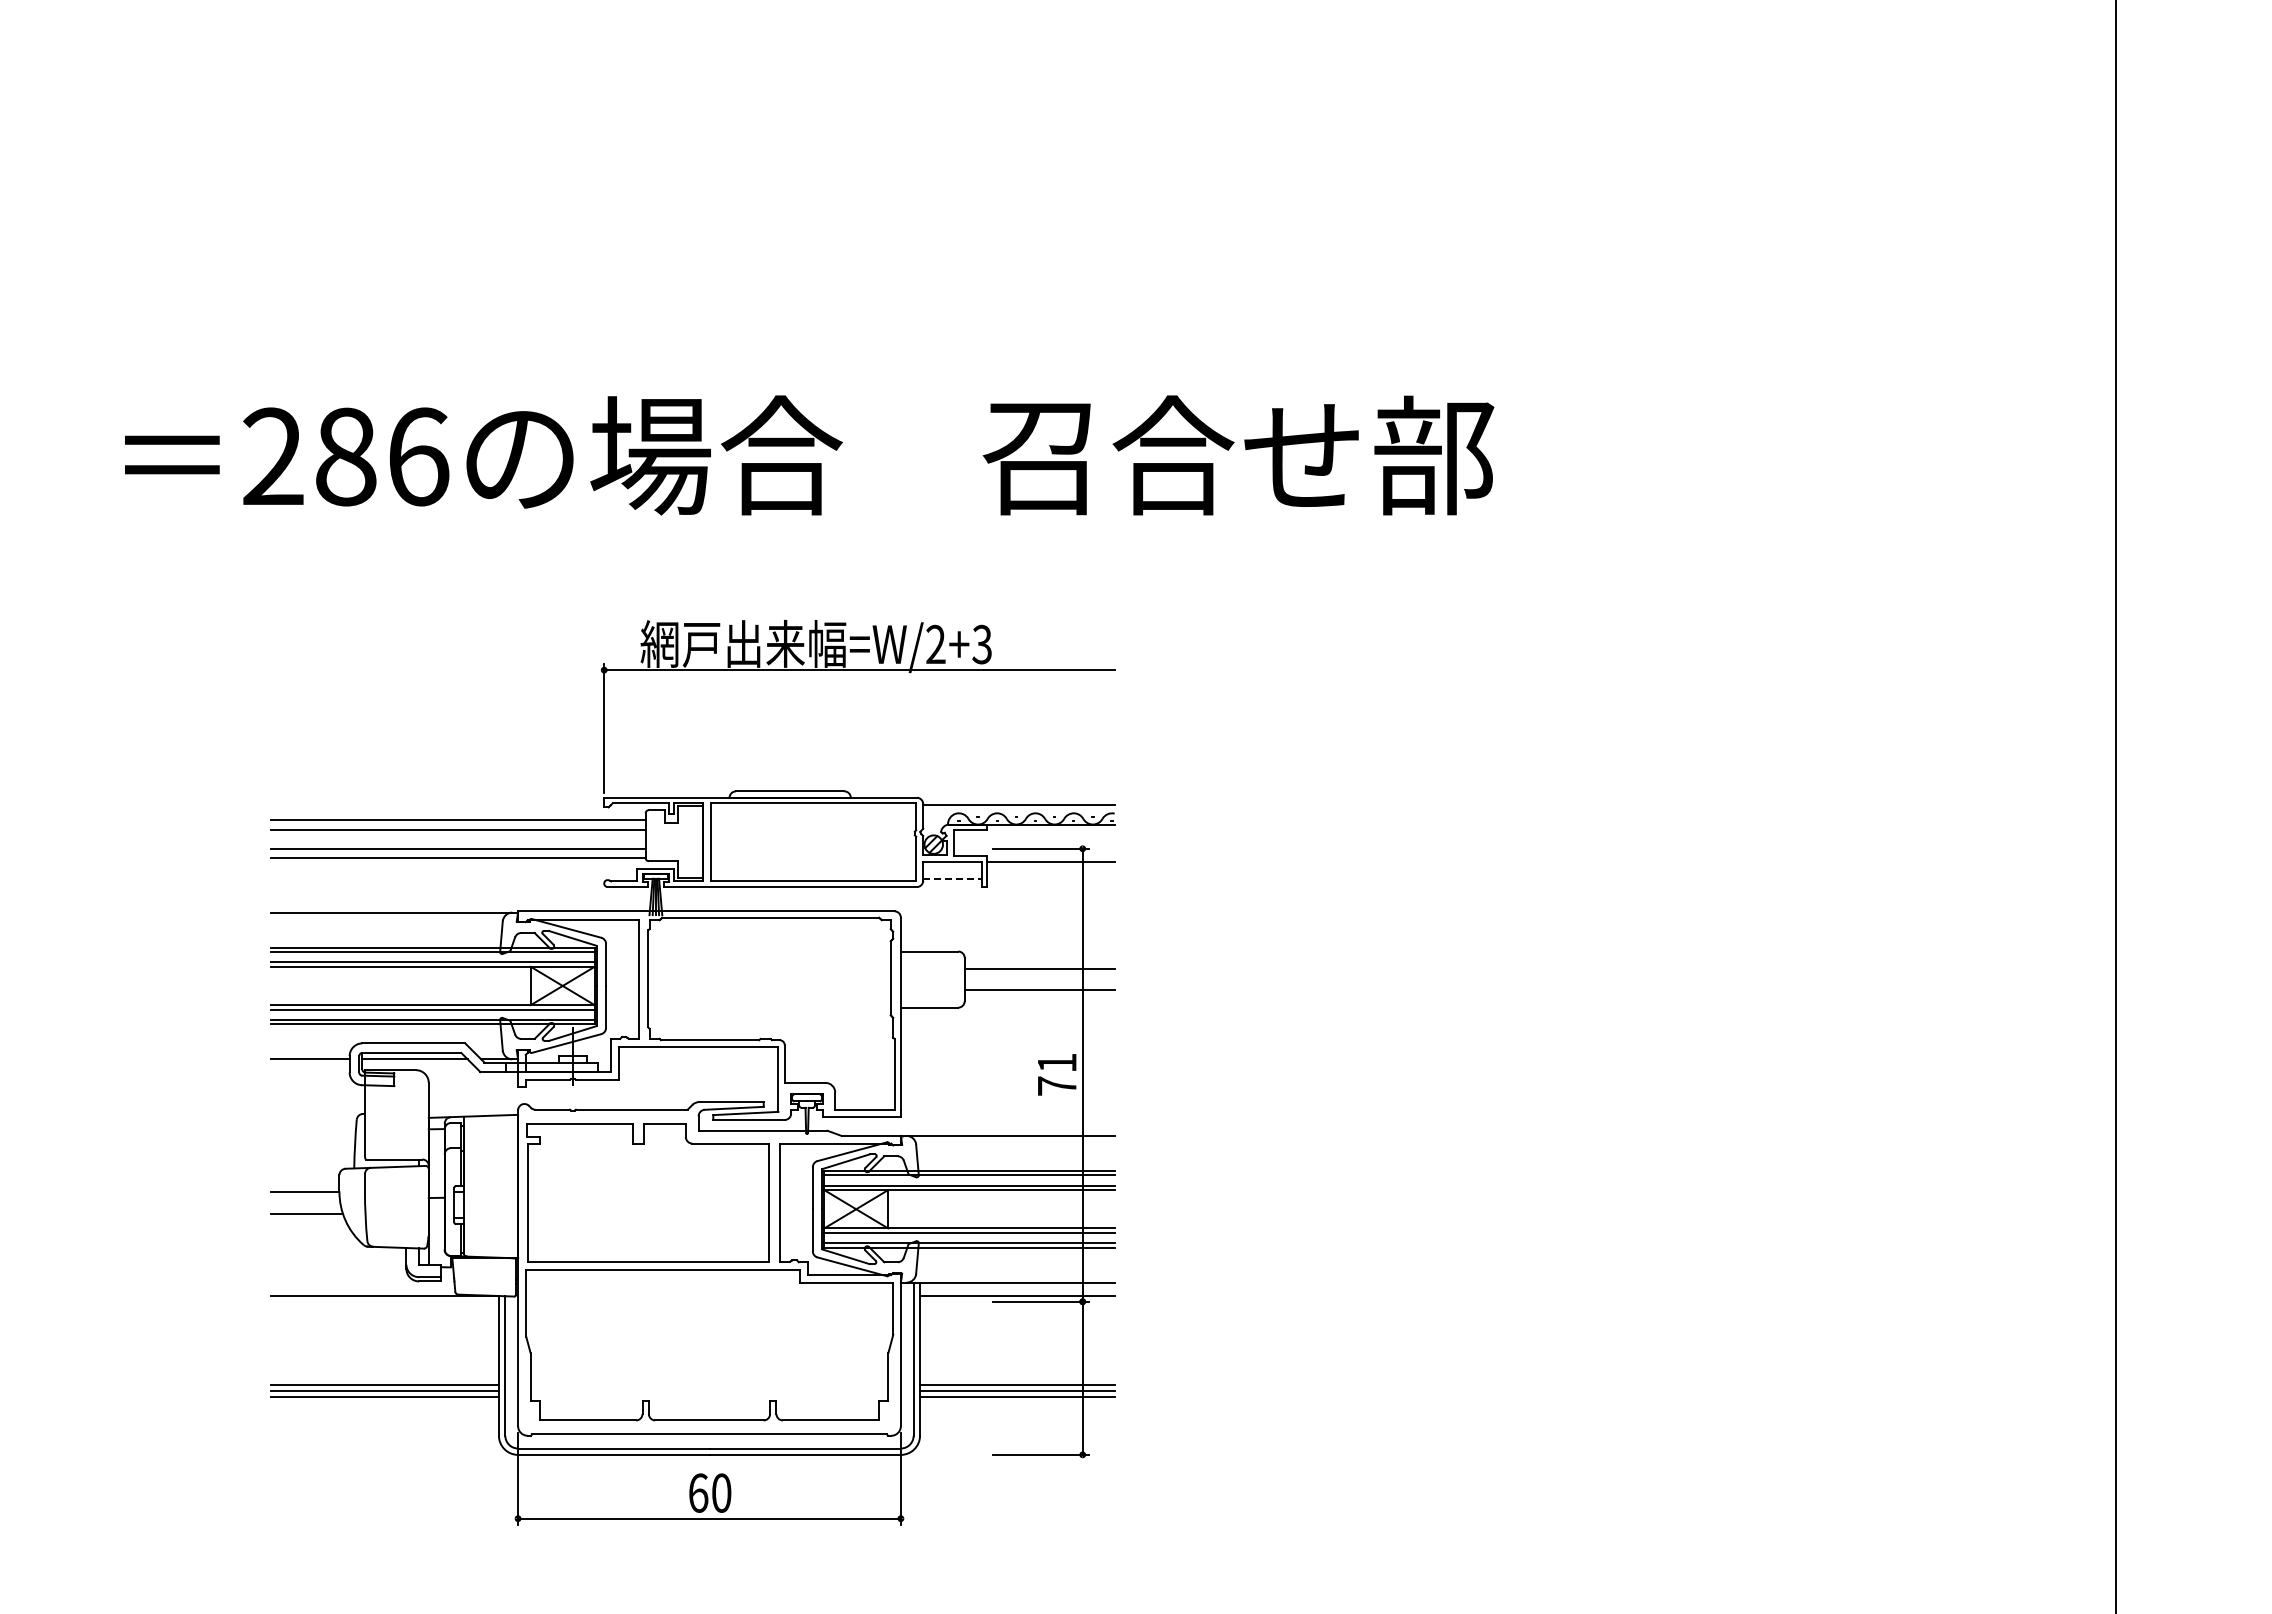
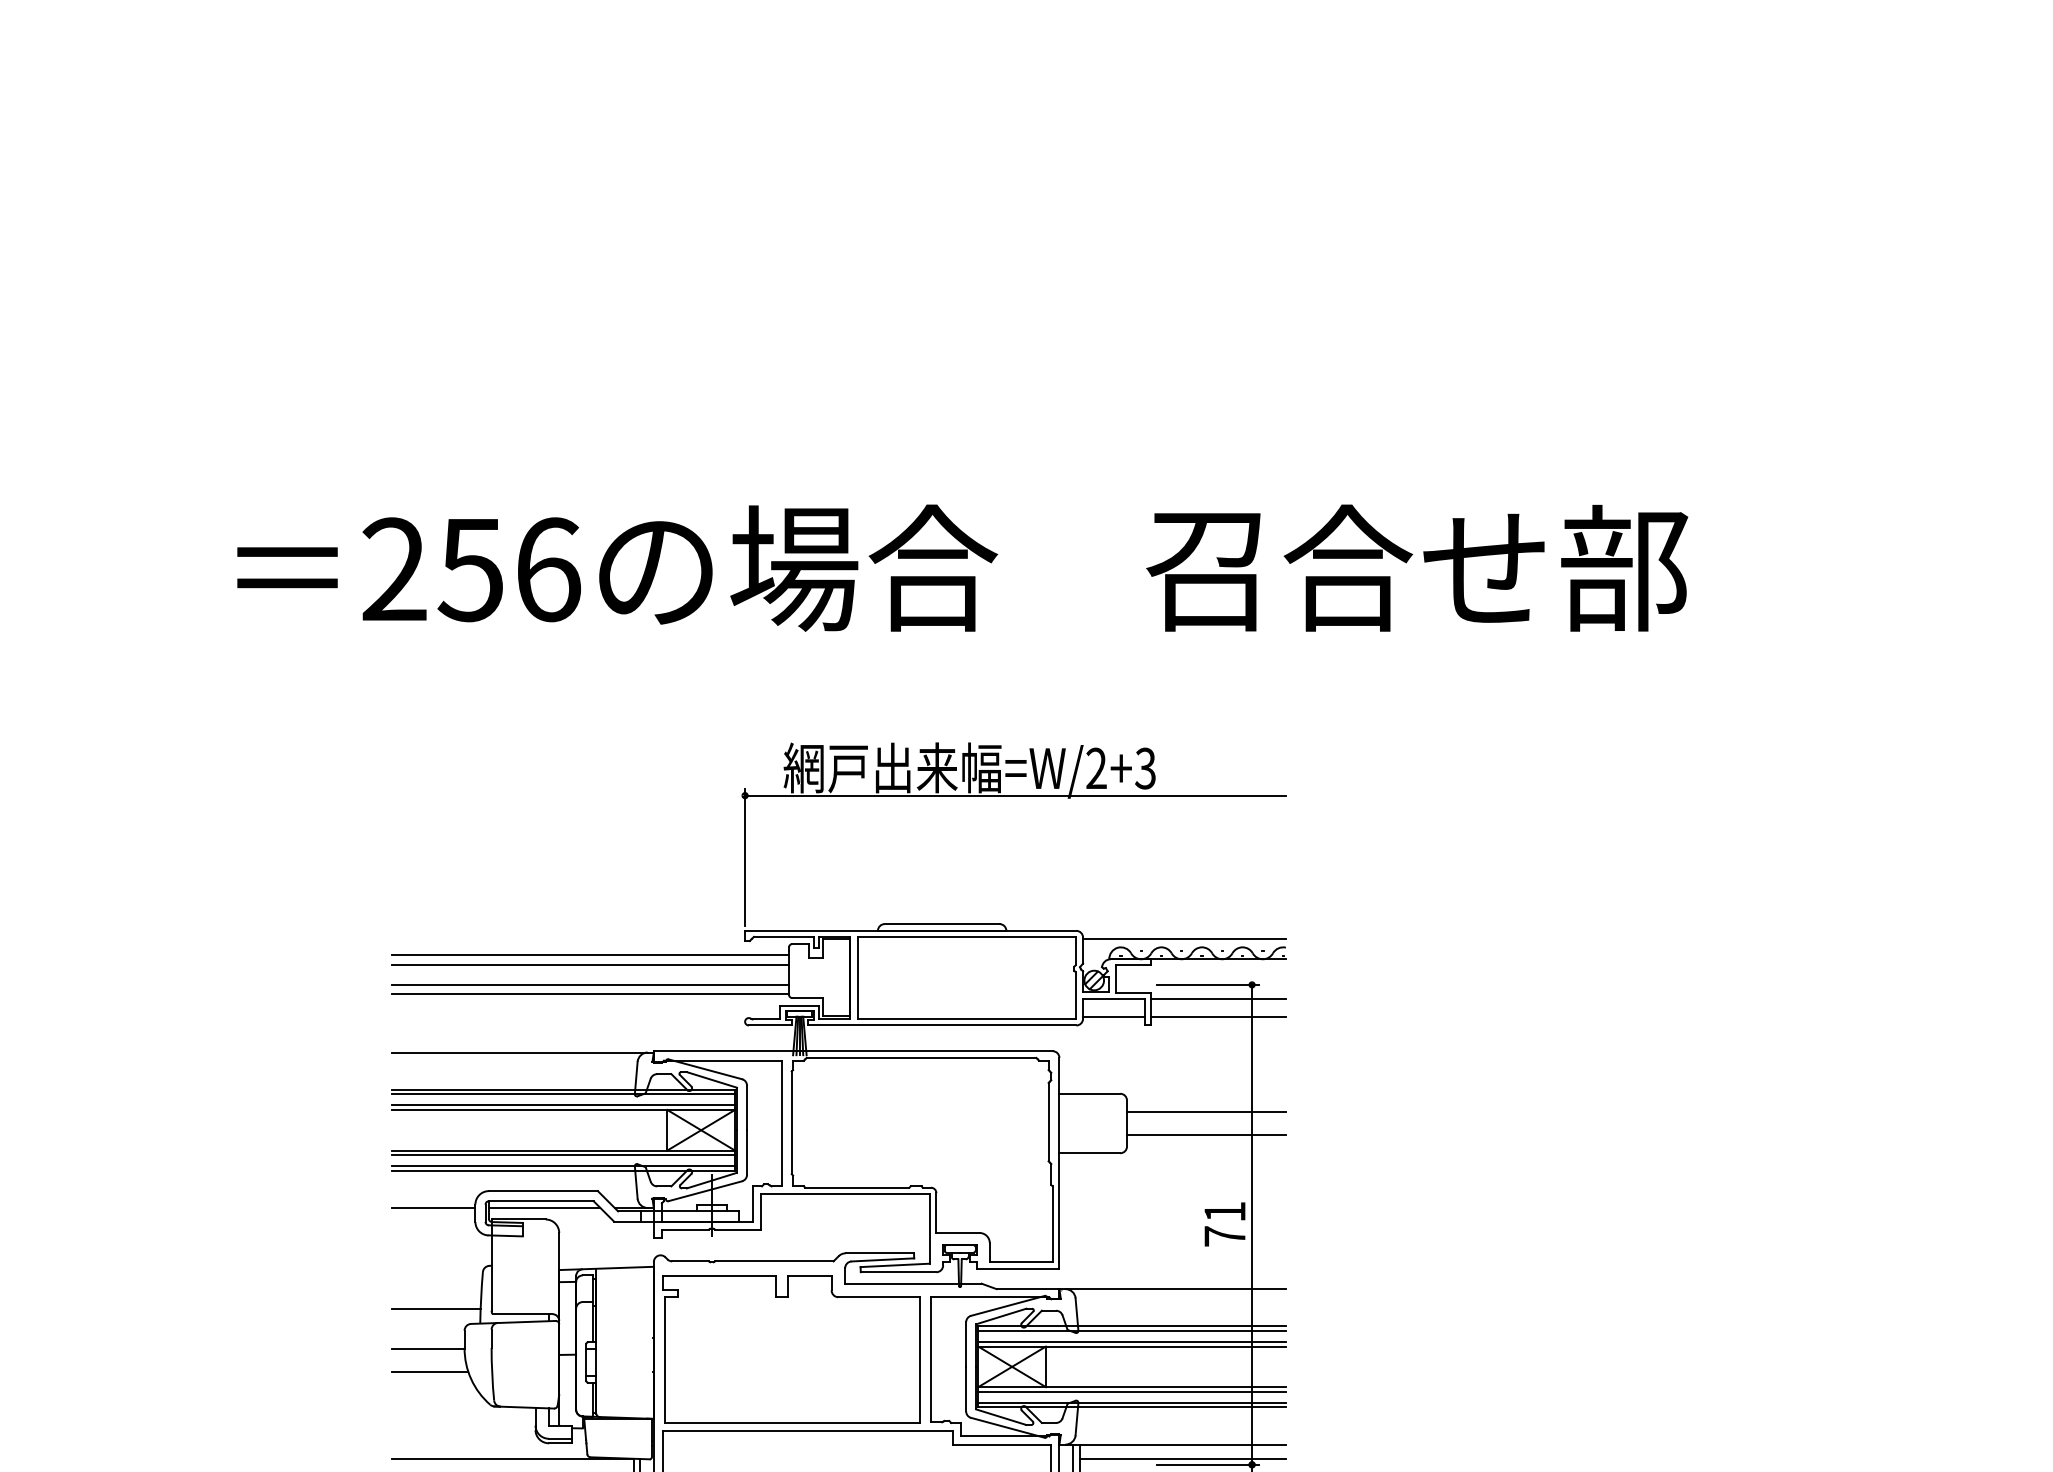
text: (344, 456) -> (469, 569), 286 -> 256
line: (953, 878) -> (1115, 1016), dashed -> solid
line: (1050, 878) -> (1217, 1016), added
line: (312, 1155) -> (436, 1309), added

